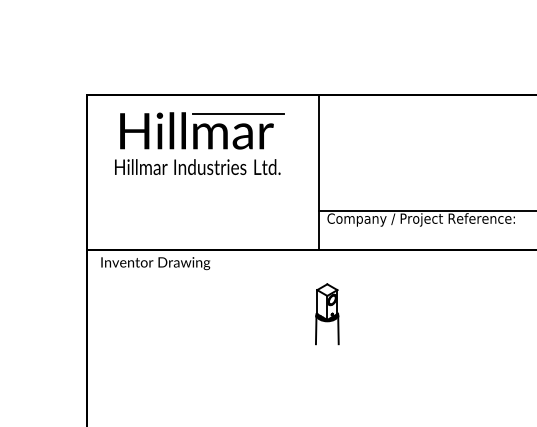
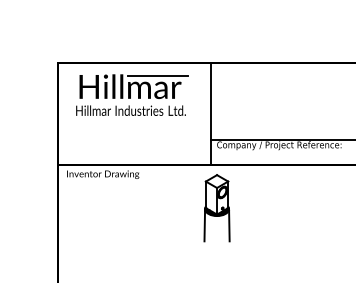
part: (326, 314) -> (216, 208), size x1.67

